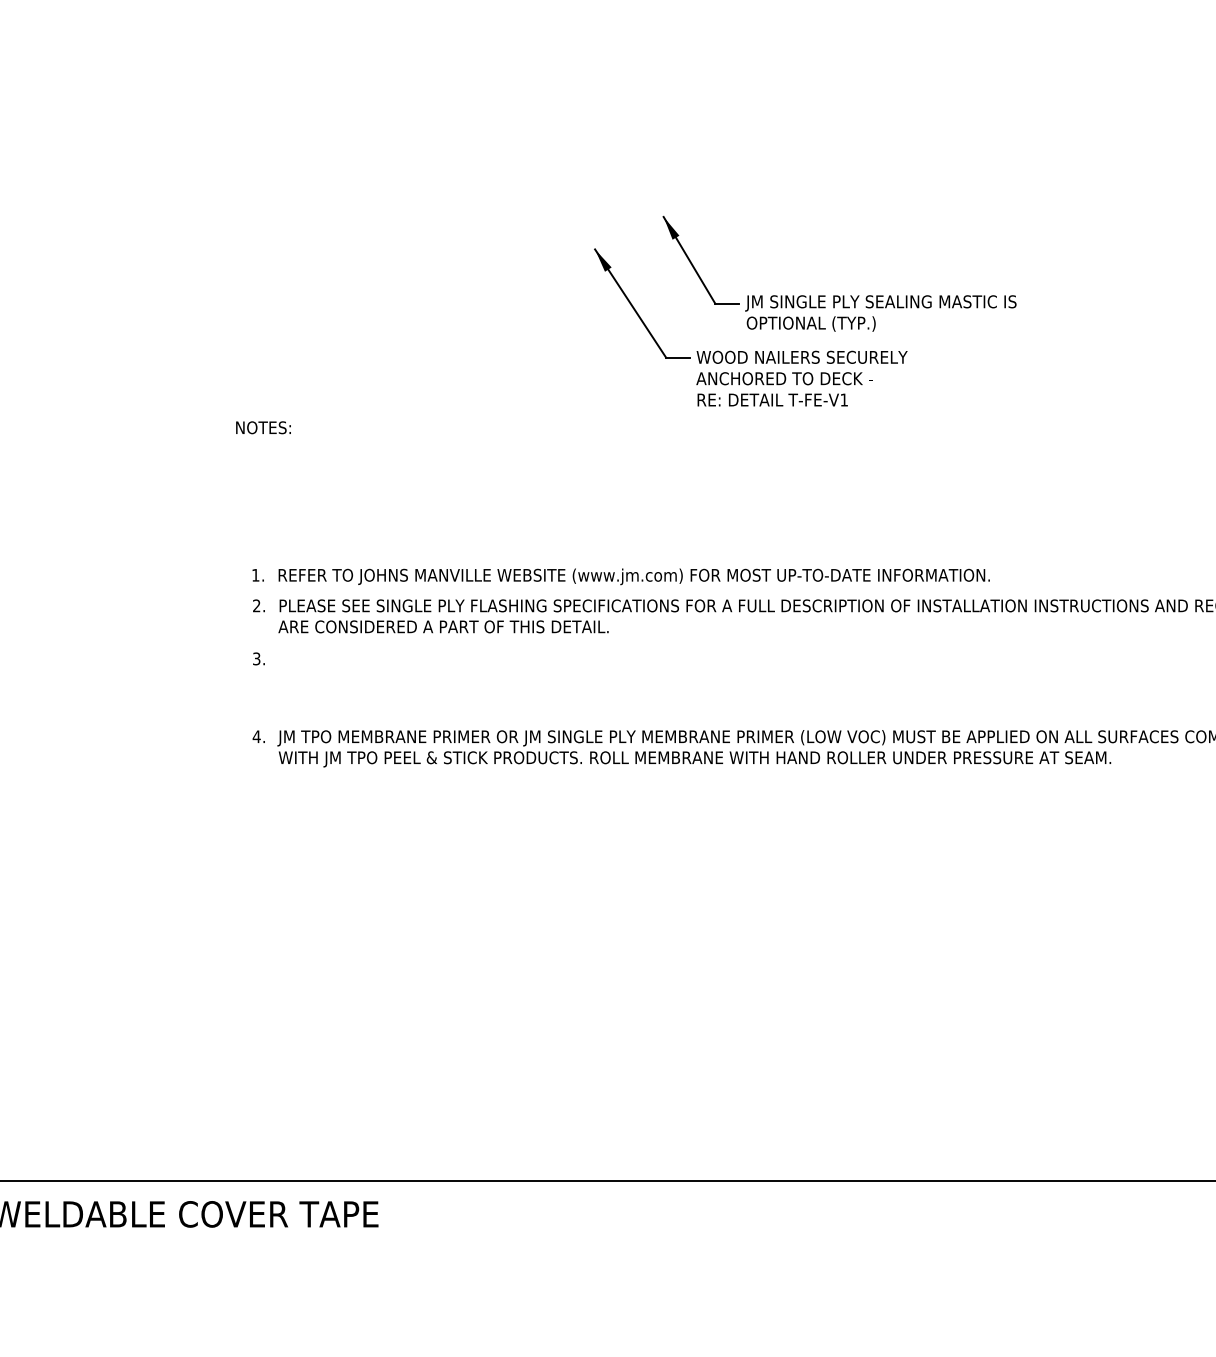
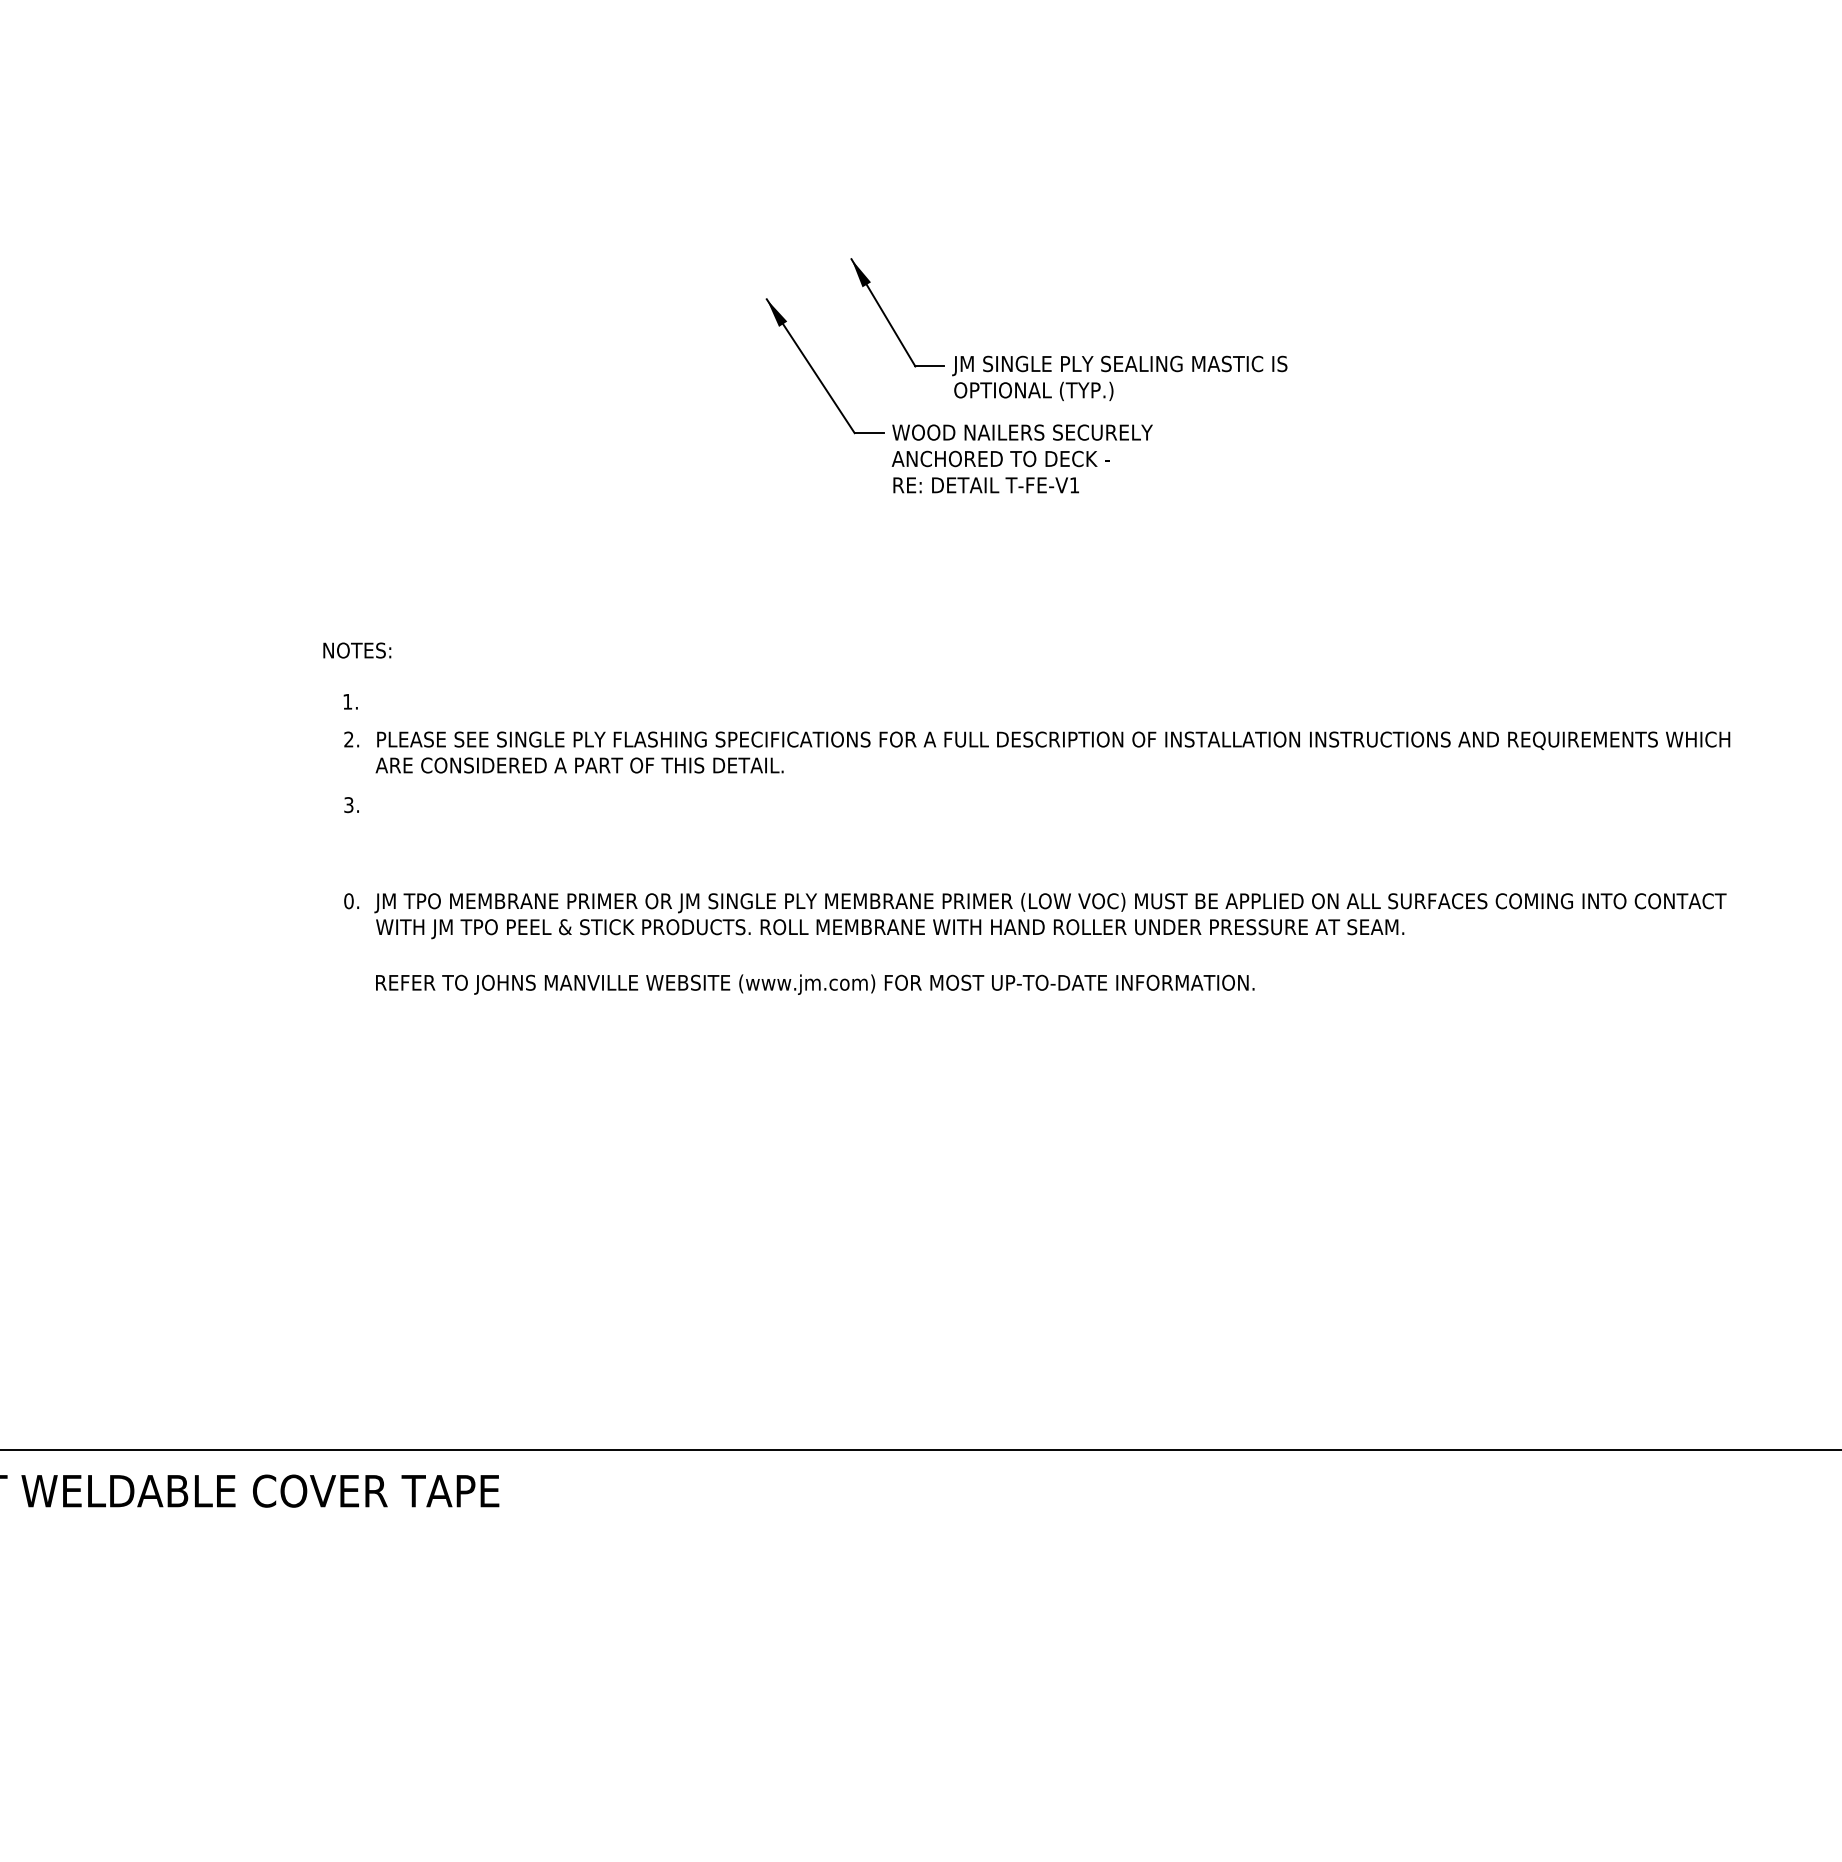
text: (263, 427) -> (357, 650), moved
text: (634, 576) -> (815, 984), moved
text: (256, 736) -> (348, 901), 4. -> 0.

